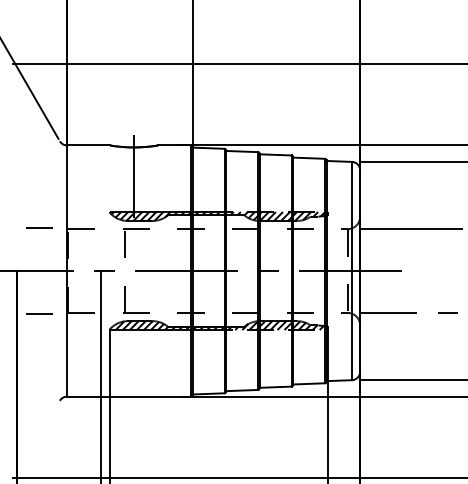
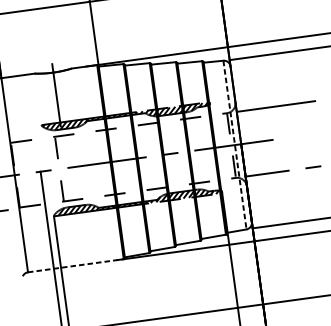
line: (352, 271) -> (235, 145), solid -> dashed
line: (129, 396) -> (76, 265), solid -> dashed

